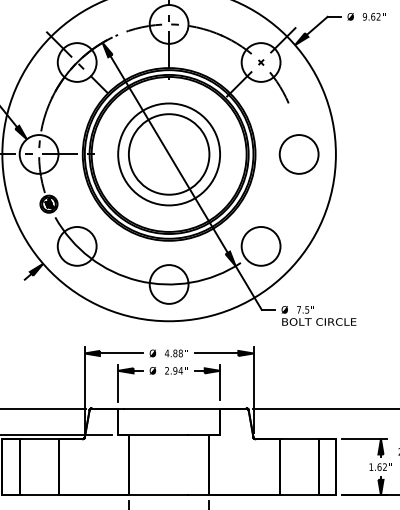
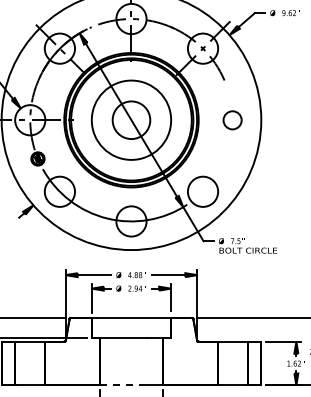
circle: (169, 153) -> (131, 119), size x0.6
circle: (298, 154) -> (232, 120), size x0.6
line: (158, 495) -> (123, 385), solid -> dashed

